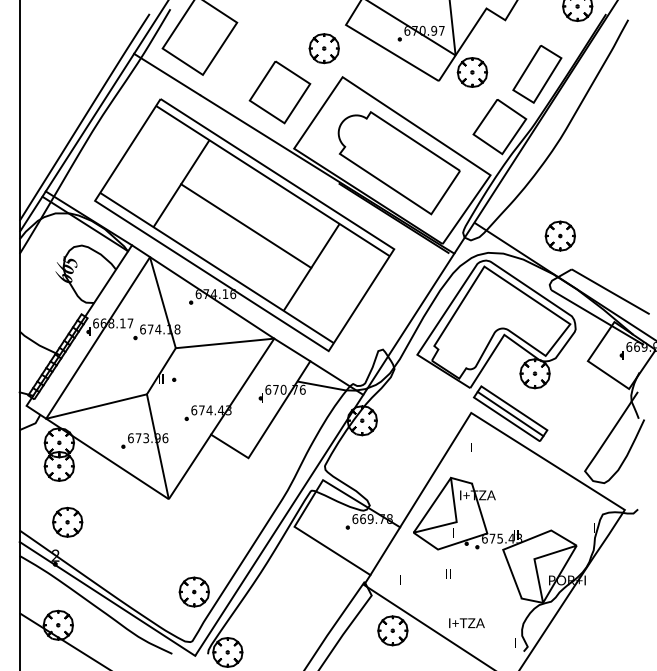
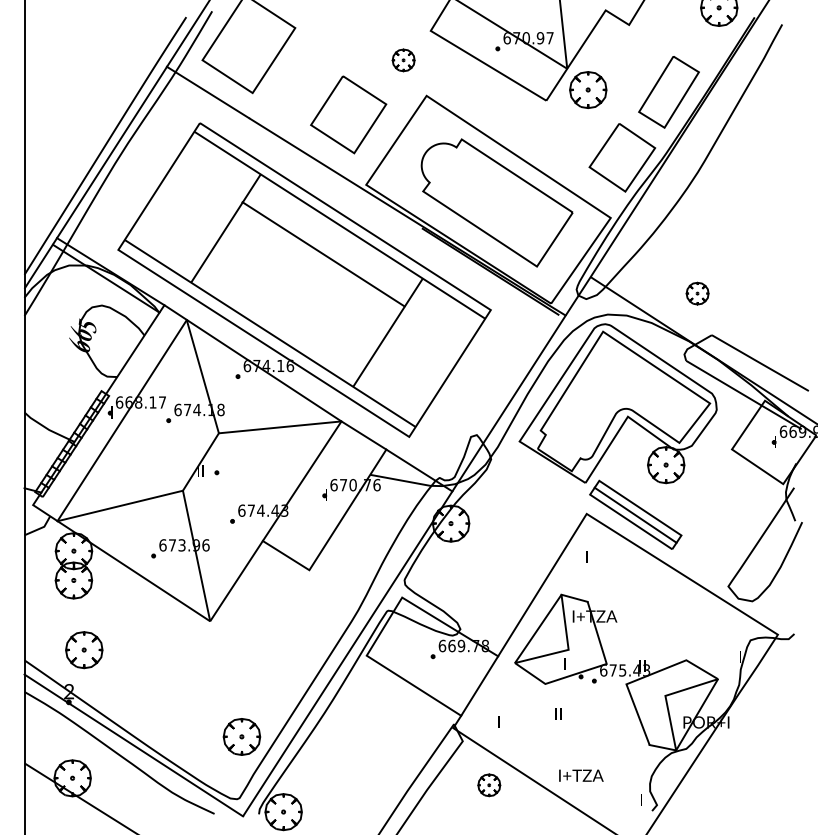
part: (324, 48) -> (403, 60), size x0.6
line: (246, 226) -> (323, 254), moved
part: (560, 235) -> (697, 293), size x0.6
part: (393, 631) -> (489, 785), size x0.6

